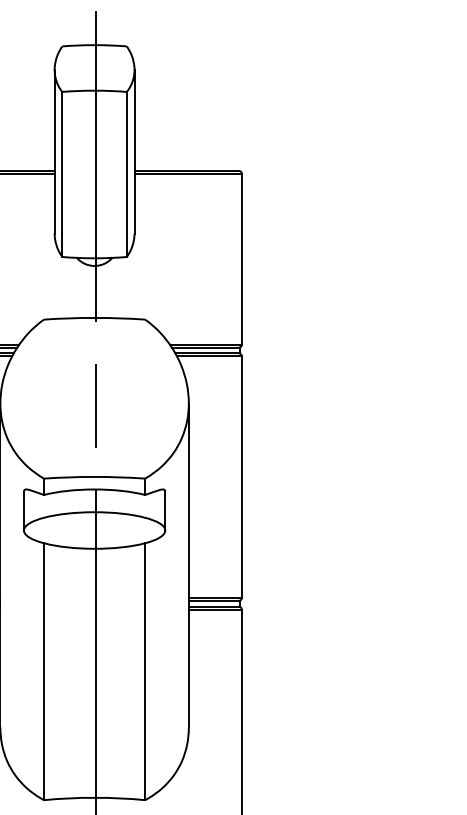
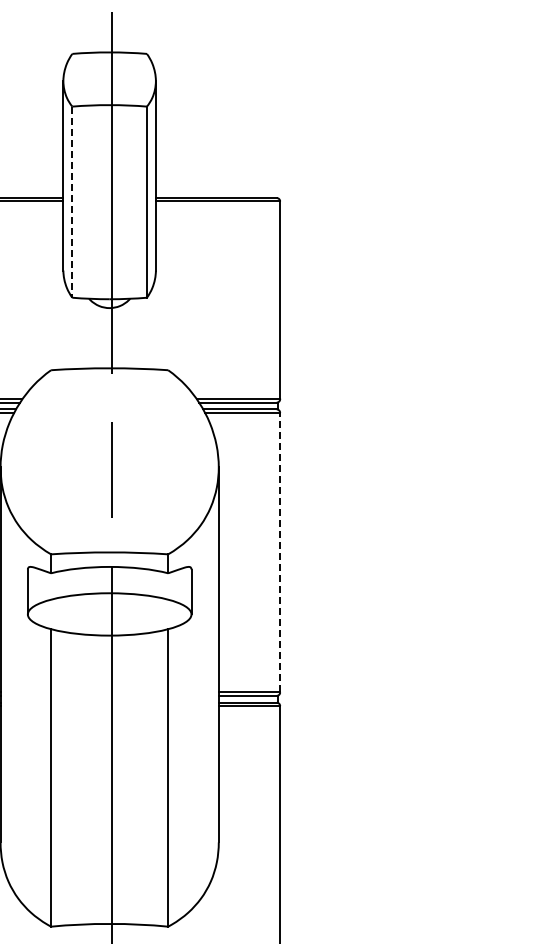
line: (62, 174) -> (72, 202), solid -> dashed
line: (242, 477) -> (280, 552), solid -> dashed

